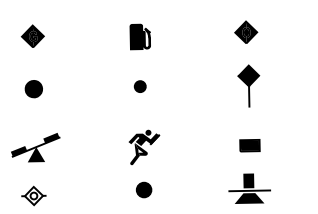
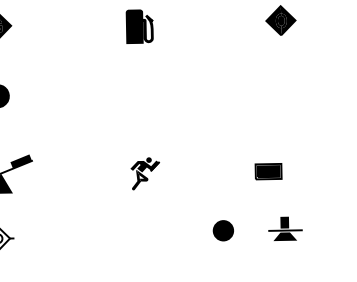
part: (248, 85) -> (283, 91), removed
part: (139, 86) -> (138, 92), removed
part: (249, 145) -> (267, 171), moved
part: (144, 146) -> (145, 172), size x0.7
part: (249, 188) -> (285, 228), size x0.6
part: (144, 189) -> (223, 230), moved

